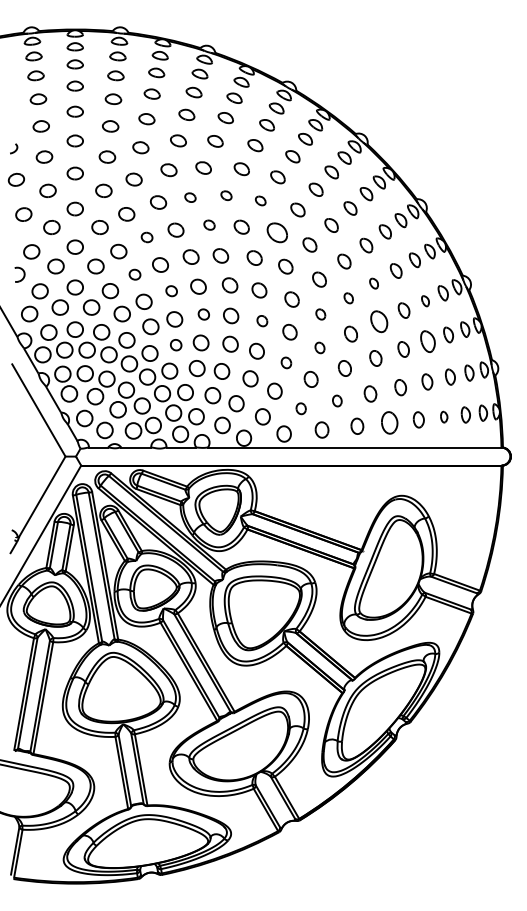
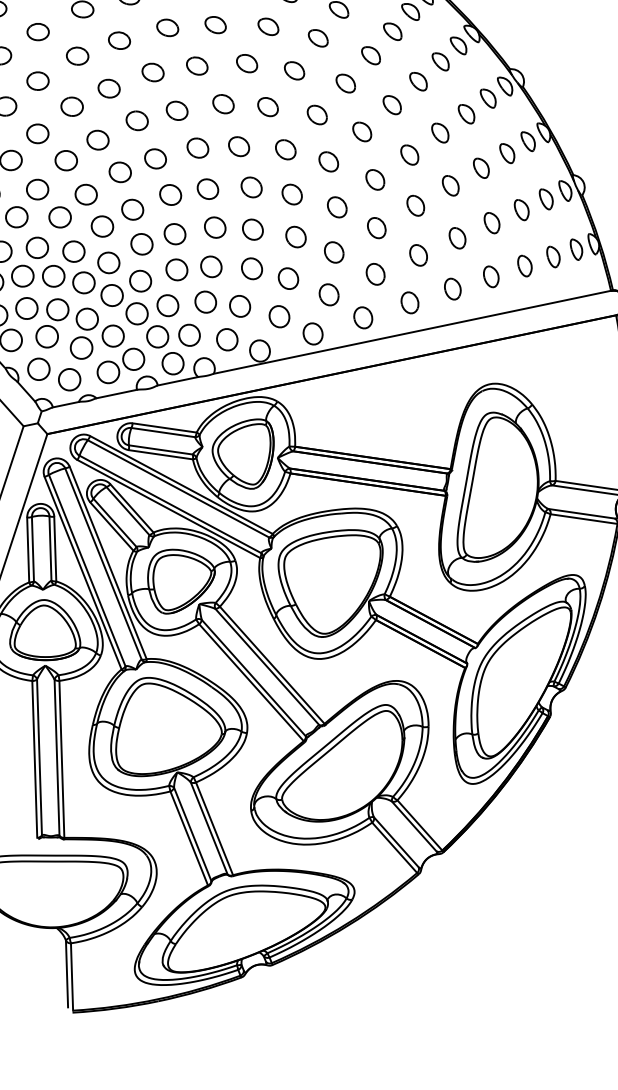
part: (226, 195) -> (167, 27), size x1.43
part: (190, 197) -> (119, 40), size x1.43
part: (260, 200) -> (215, 24), size x1.43
part: (209, 224) -> (152, 71), size x1.43
part: (277, 232) -> (247, 63), size x0.71
part: (146, 237) -> (71, 106), size x1.43
part: (134, 274) -> (65, 160), size x1.43
part: (373, 283) -> (391, 105), size x1.43
part: (171, 291) -> (120, 172), size x1.43
part: (348, 298) -> (361, 132), size x1.43
part: (425, 301) -> (466, 114), size x1.43
part: (203, 314) -> (170, 195), size x1.43
part: (320, 314) -> (328, 161), size x1.43
part: (262, 320) -> (251, 186), size x1.43
part: (378, 321) -> (408, 155), size x0.71
part: (427, 341) -> (480, 168), size x0.71
part: (175, 344) -> (140, 243), size x1.43
part: (319, 347) -> (336, 206), size x1.43
part: (286, 362) -> (296, 236), size x1.43
part: (337, 400) -> (375, 273), size x1.43
part: (300, 408) -> (327, 294), size x1.43
part: (443, 416) -> (523, 265), size x1.43
part: (389, 422) -> (452, 288), size x0.71

